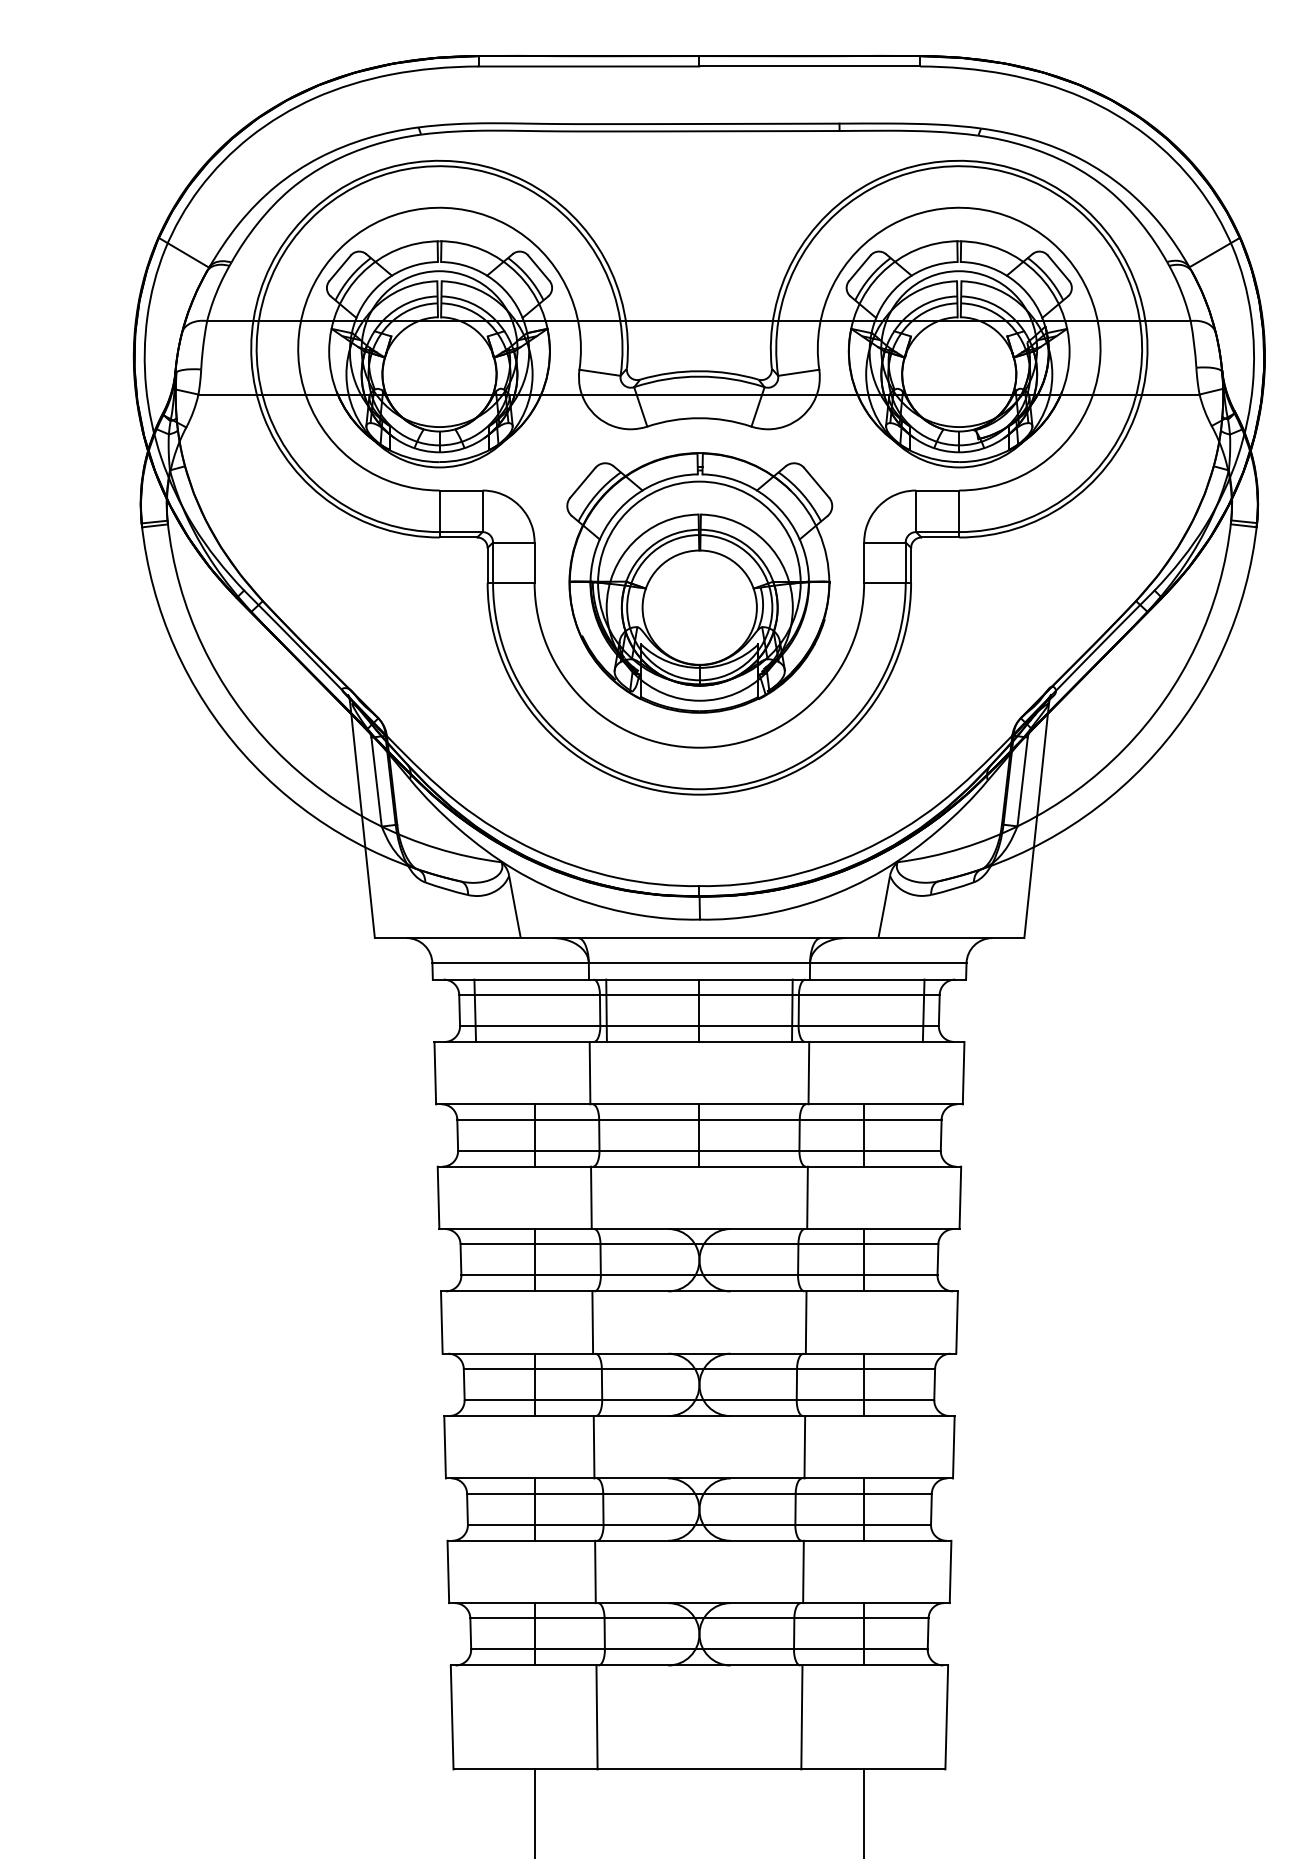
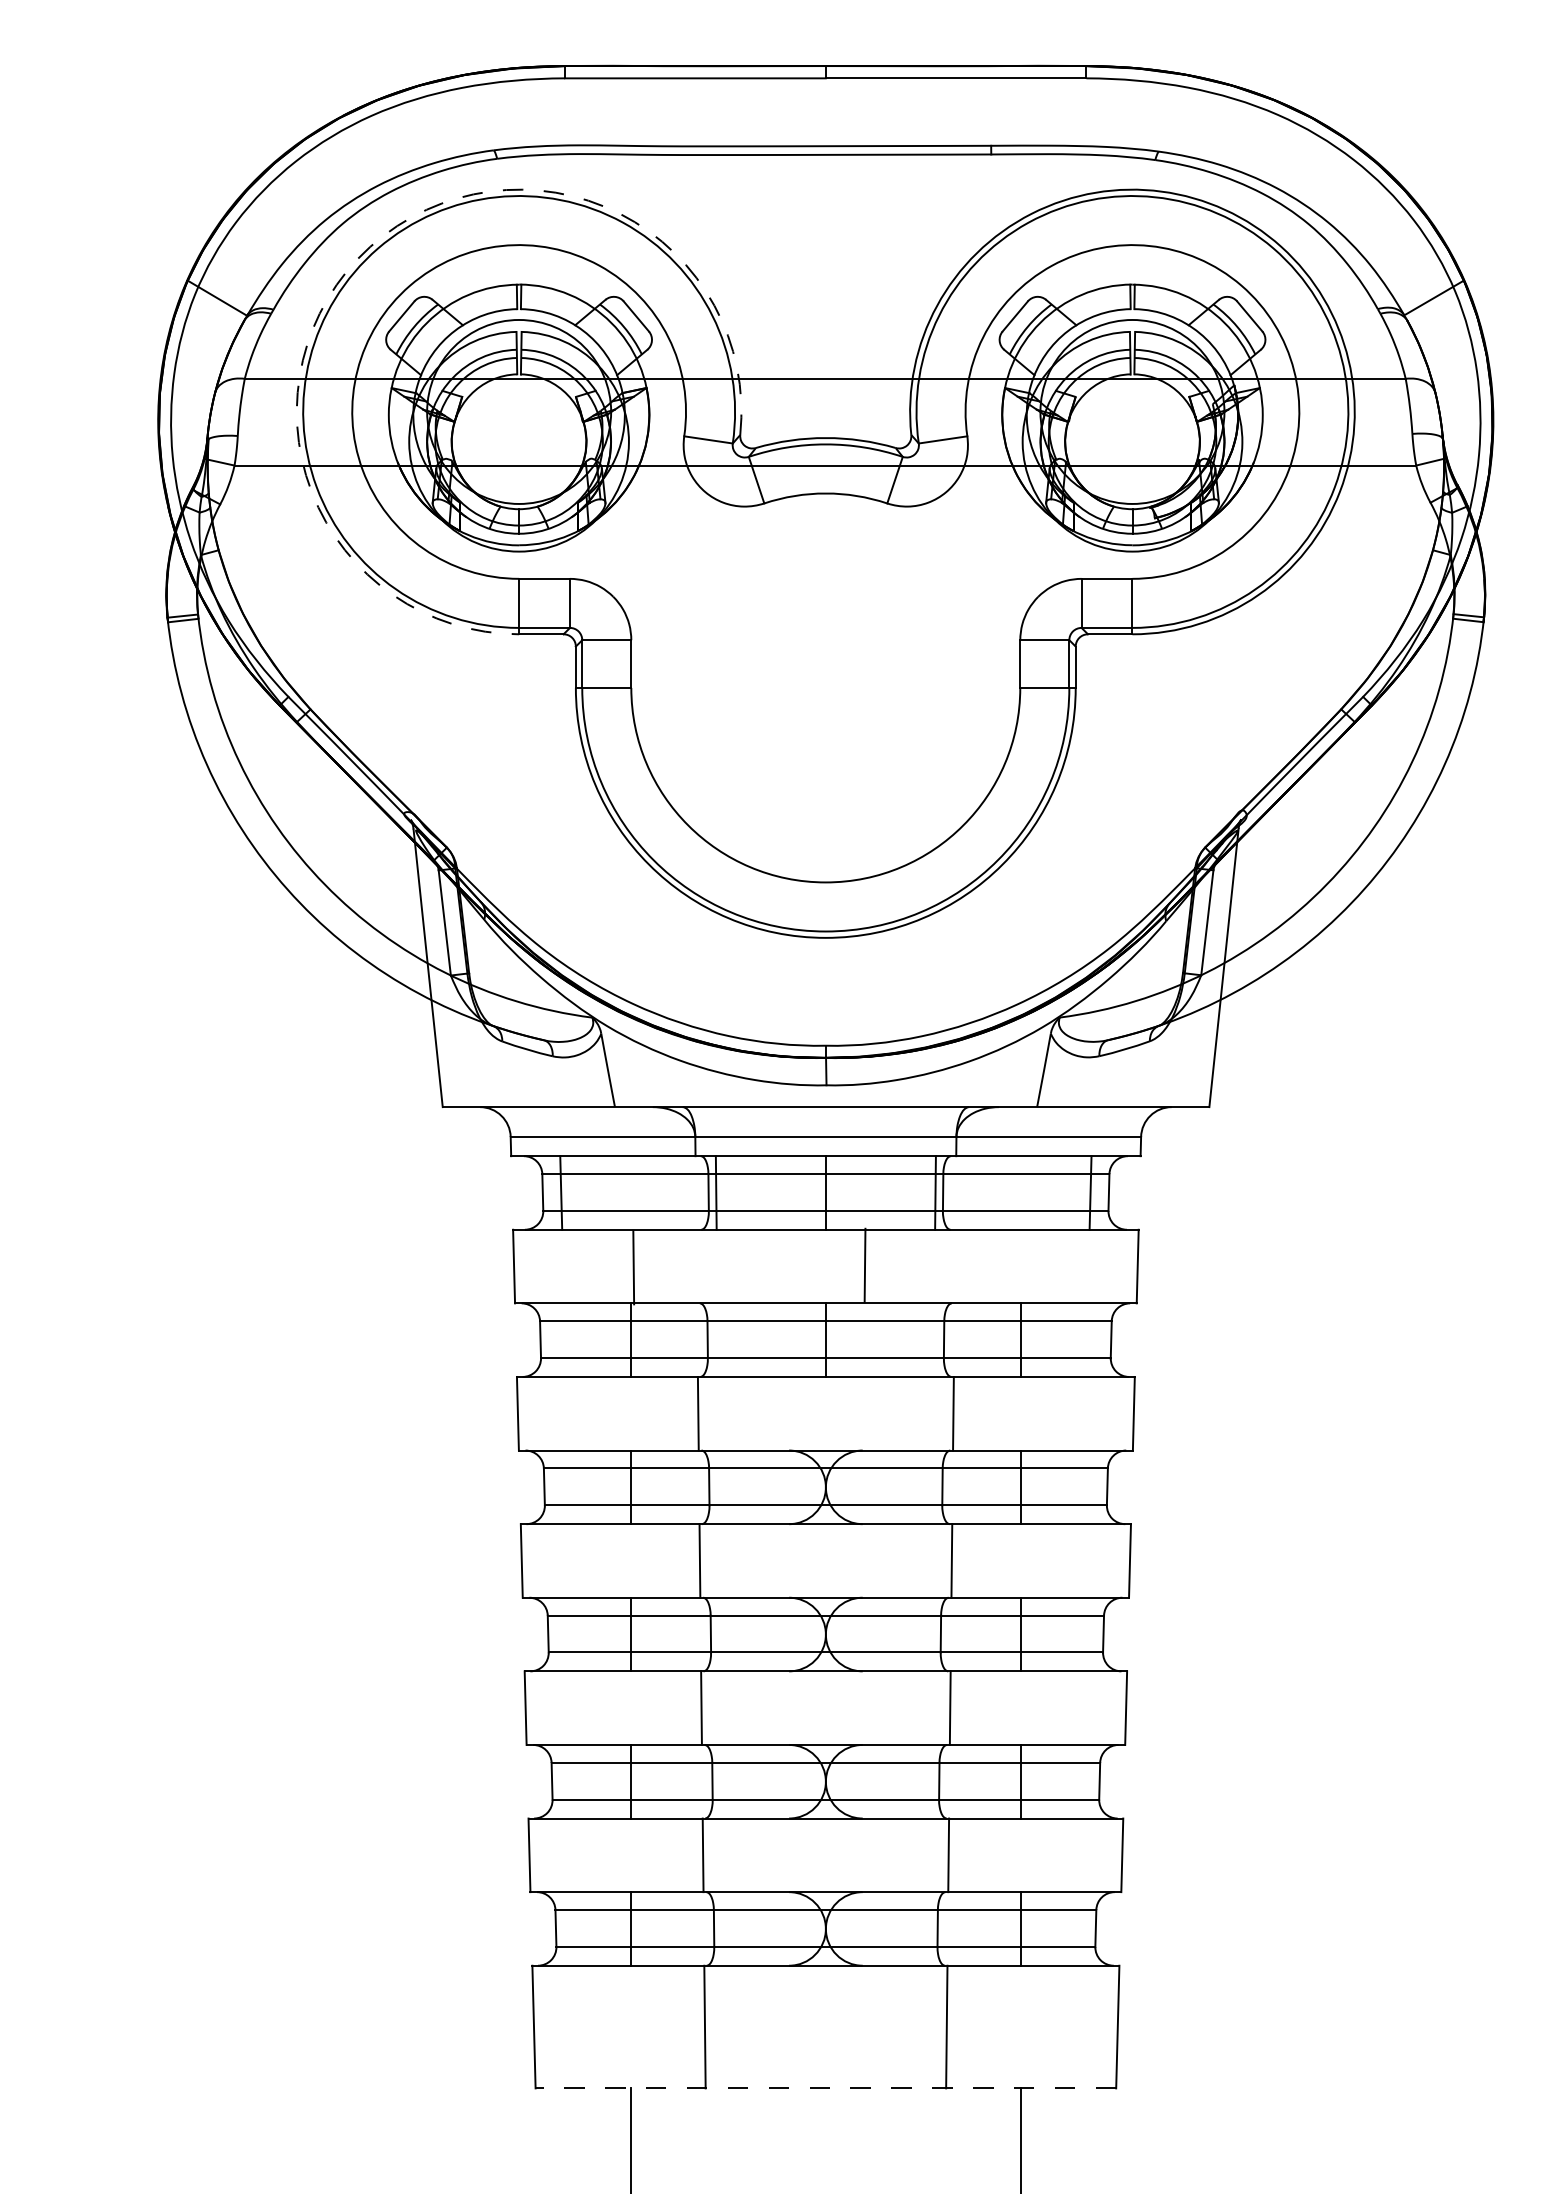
arc: (313, 208) -> (370, 246), solid -> dashed
part: (699, 582) -> (826, 687), removed
line: (589, 1073) -> (633, 1267), moved
line: (808, 1073) -> (864, 1265), moved
line: (699, 1769) -> (825, 2088), solid -> dashed

